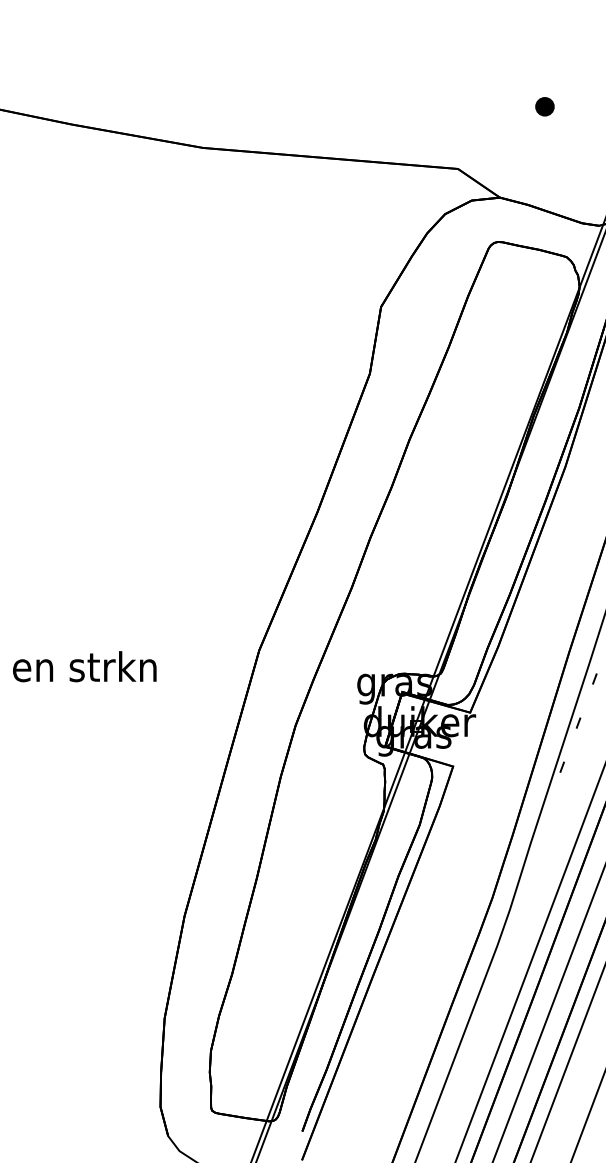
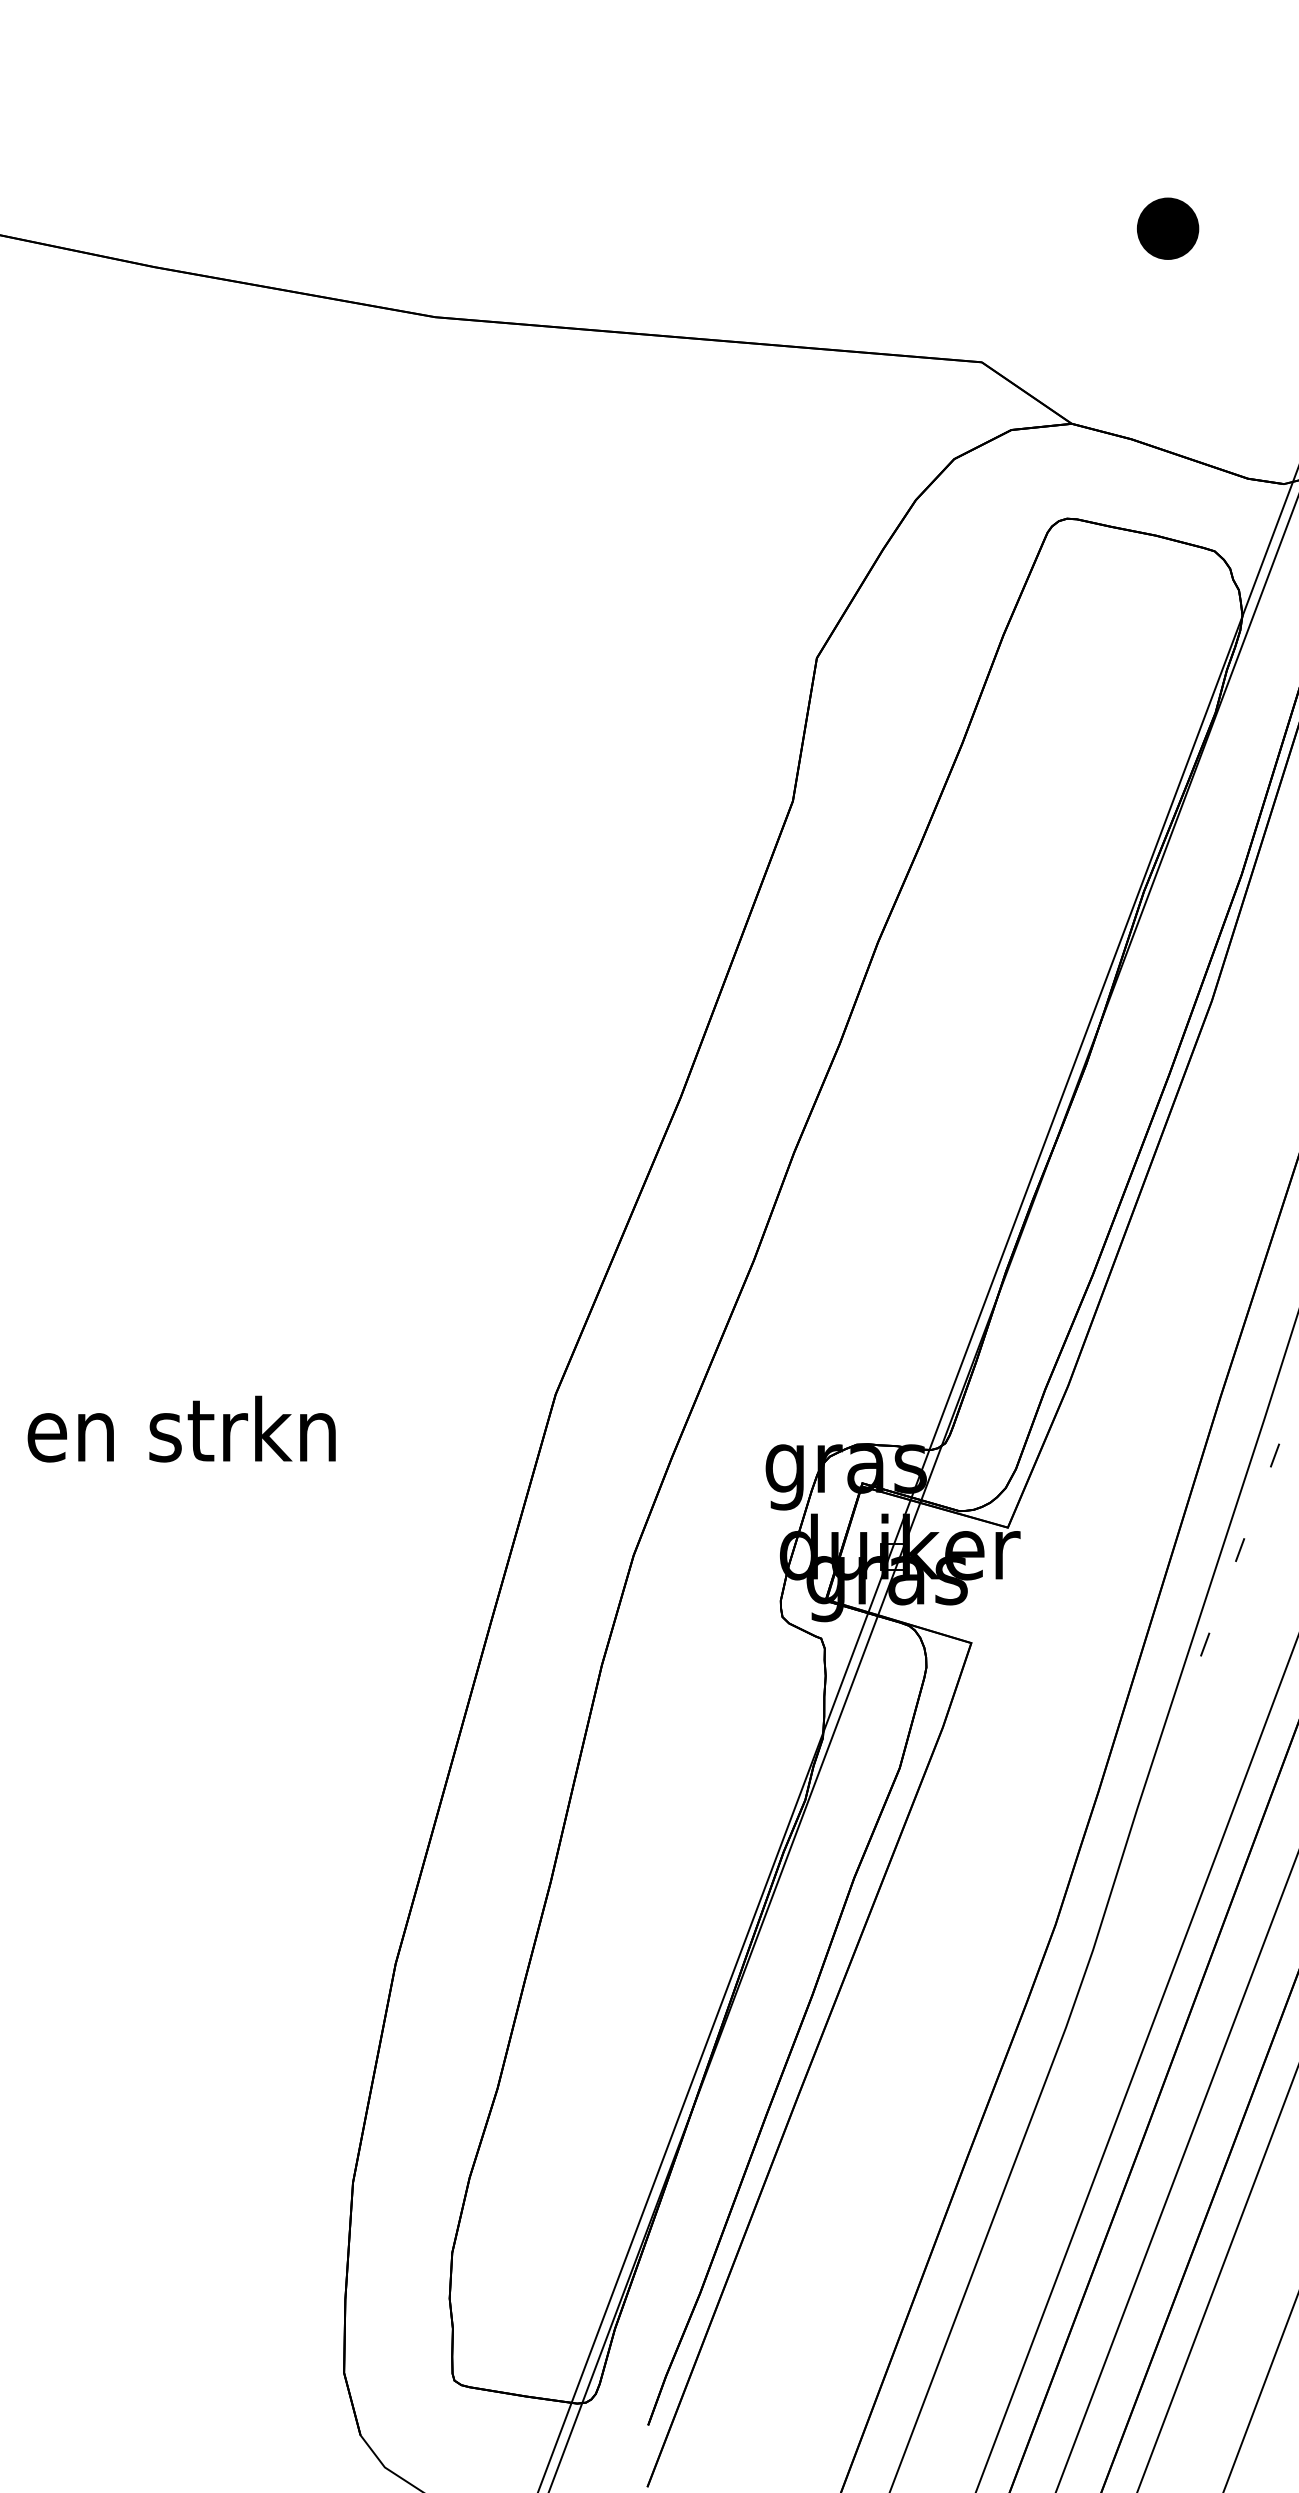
part: (544, 106) -> (1167, 228), size x1.6

